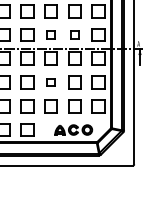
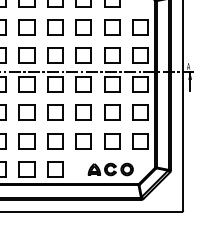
part: (50, 34) -> (83, 55), size x1.67
part: (75, 34) -> (112, 55), size x1.67
part: (50, 82) -> (83, 112), size x1.67

